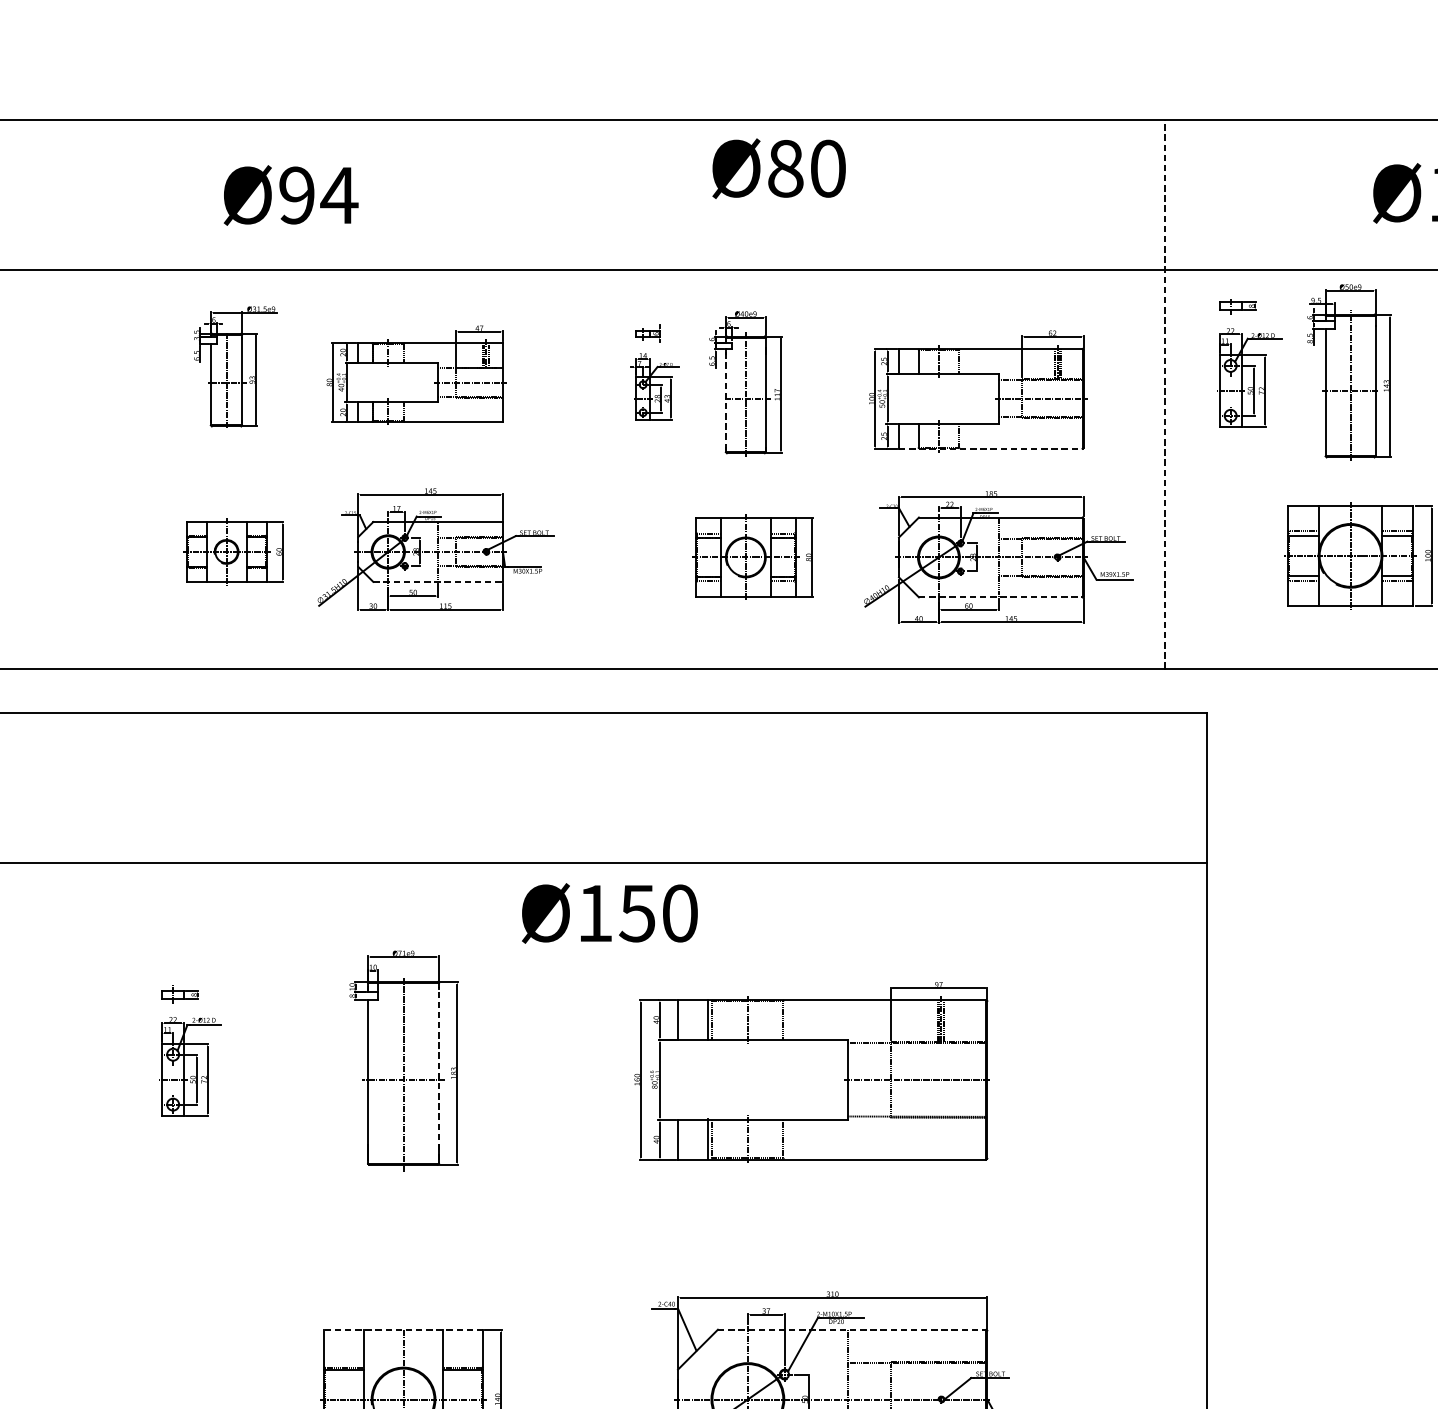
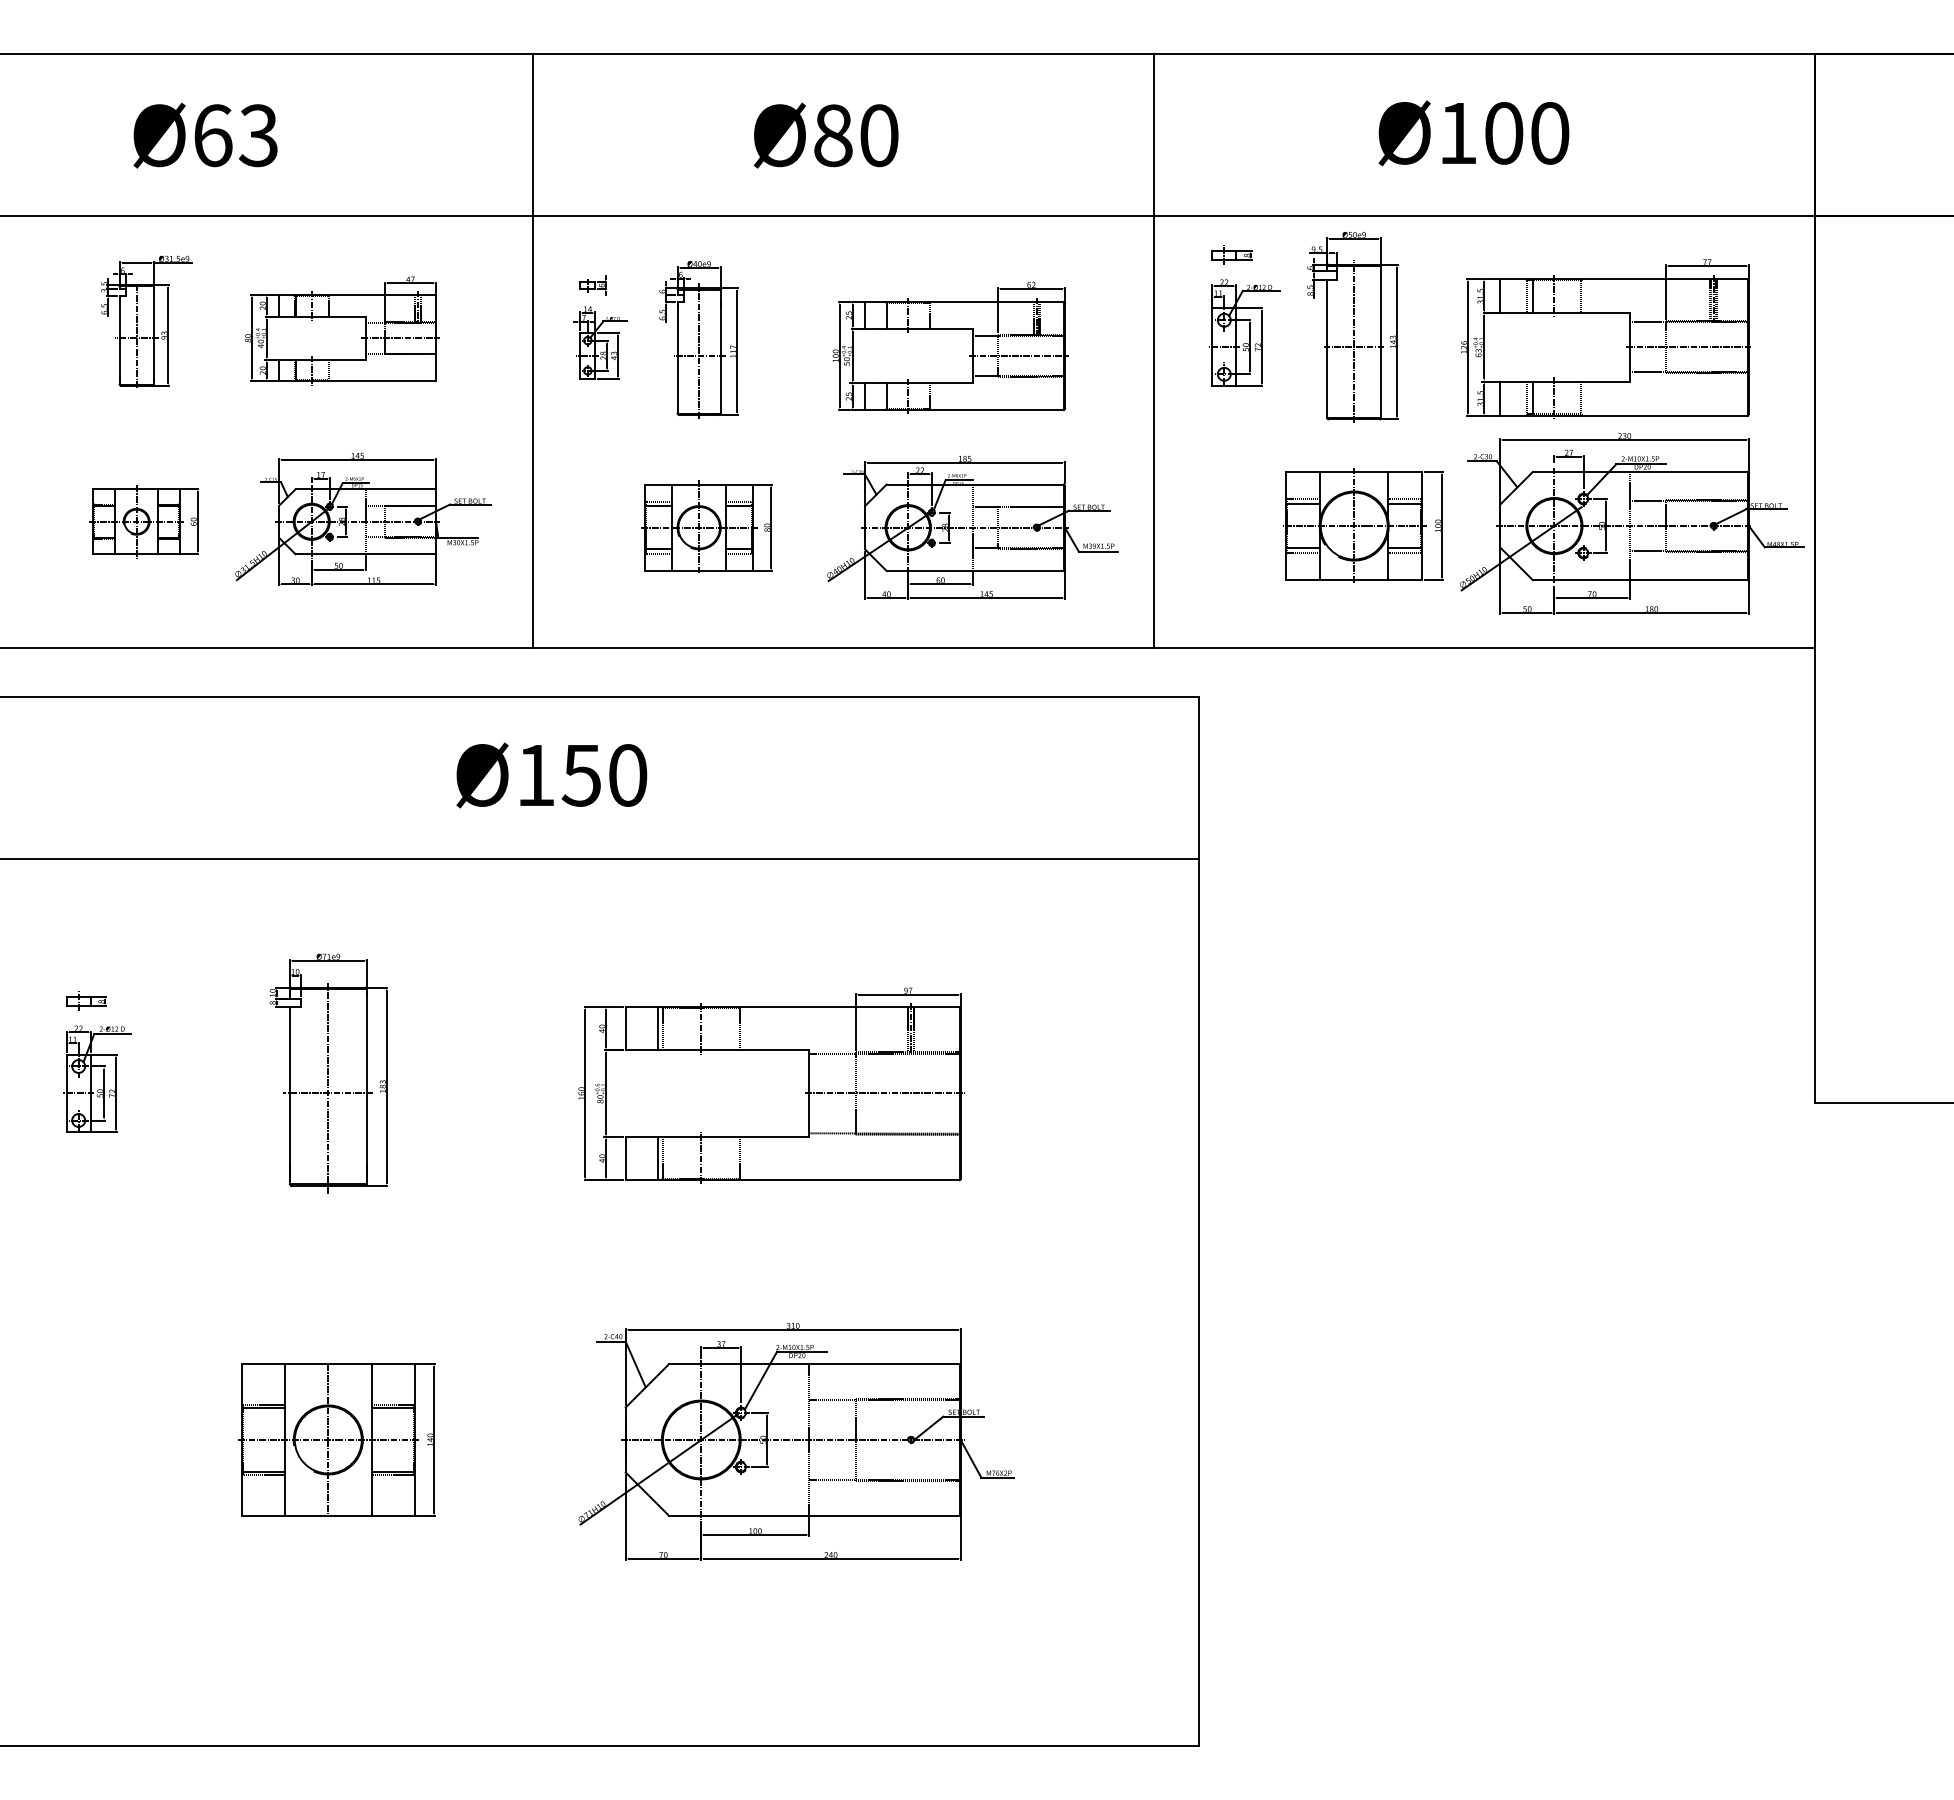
text: (778, 168) -> (825, 135), moved
text: (318, 195) -> (236, 135), Ø94 -> Ø63
line: (1165, 393) -> (1153, 350), dashed -> solid
line: (592, 394) -> (533, 351), added
line: (725, 399) -> (677, 356), dashed -> solid
line: (990, 449) -> (964, 410), dashed -> solid
line: (438, 582) -> (366, 554), dashed -> solid
line: (1000, 596) -> (975, 570), dashed -> solid
text: (609, 913) -> (551, 775), moved
line: (438, 1073) -> (366, 1086), dashed -> solid
line: (402, 1329) -> (327, 1364), dashed -> solid
line: (852, 1329) -> (814, 1364), dashed -> solid

